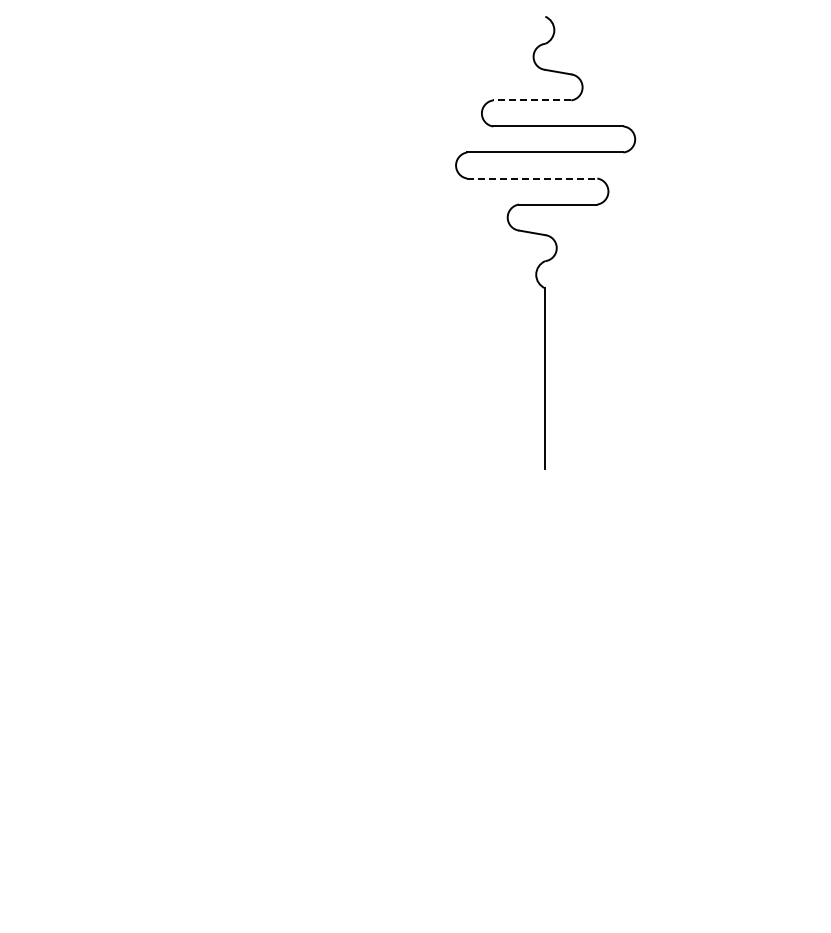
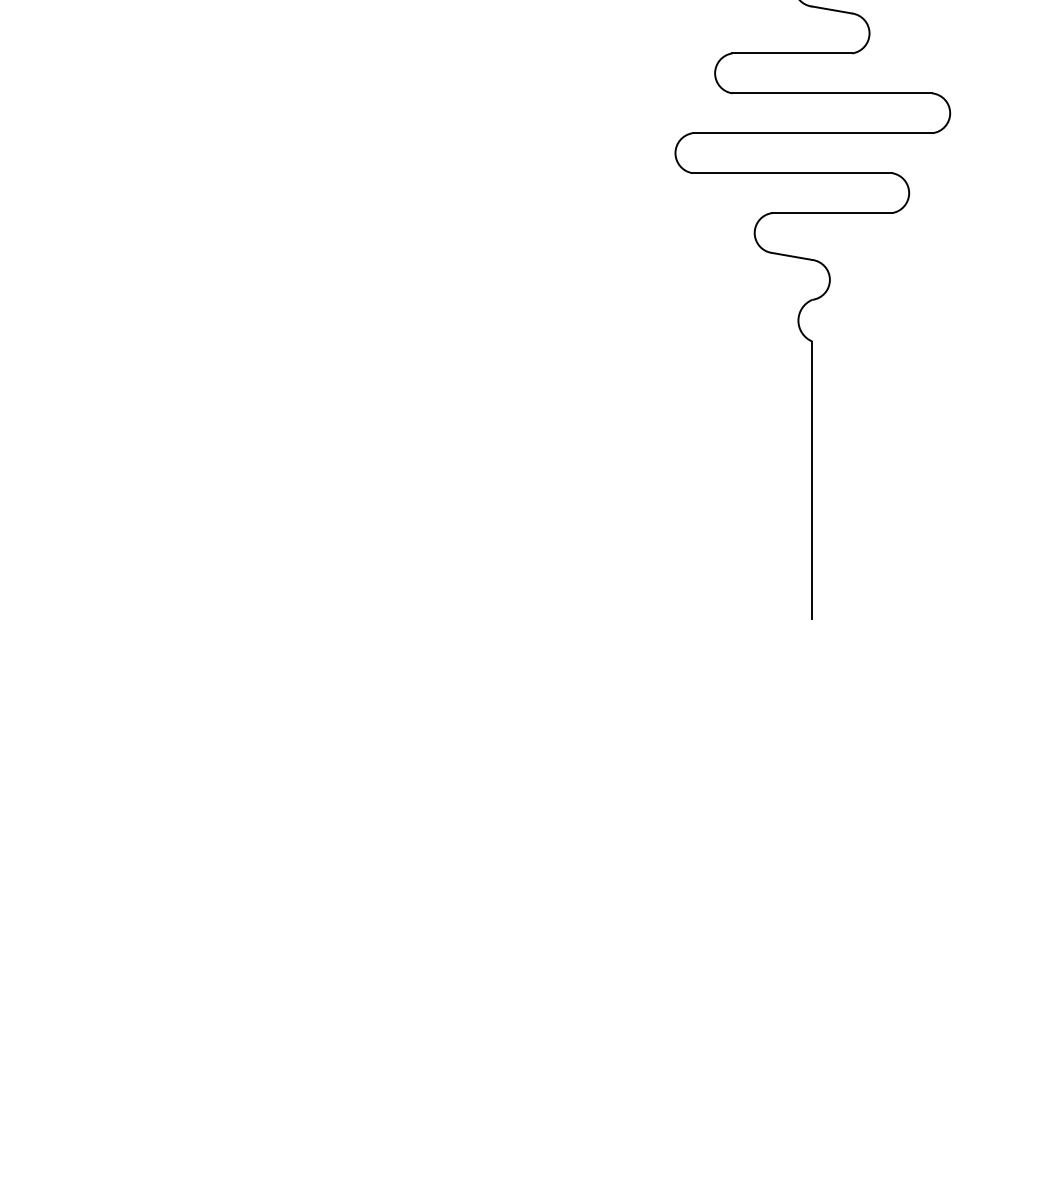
line: (531, 100) -> (791, 53), dashed -> solid
line: (532, 178) -> (792, 173), dashed -> solid

